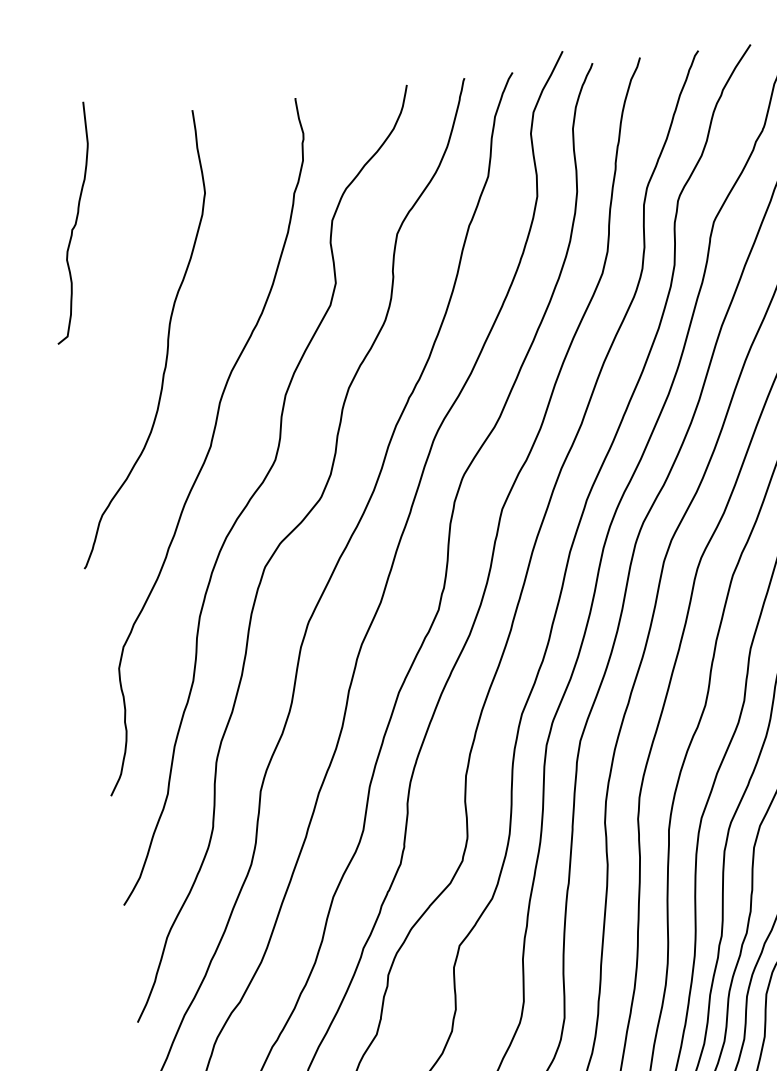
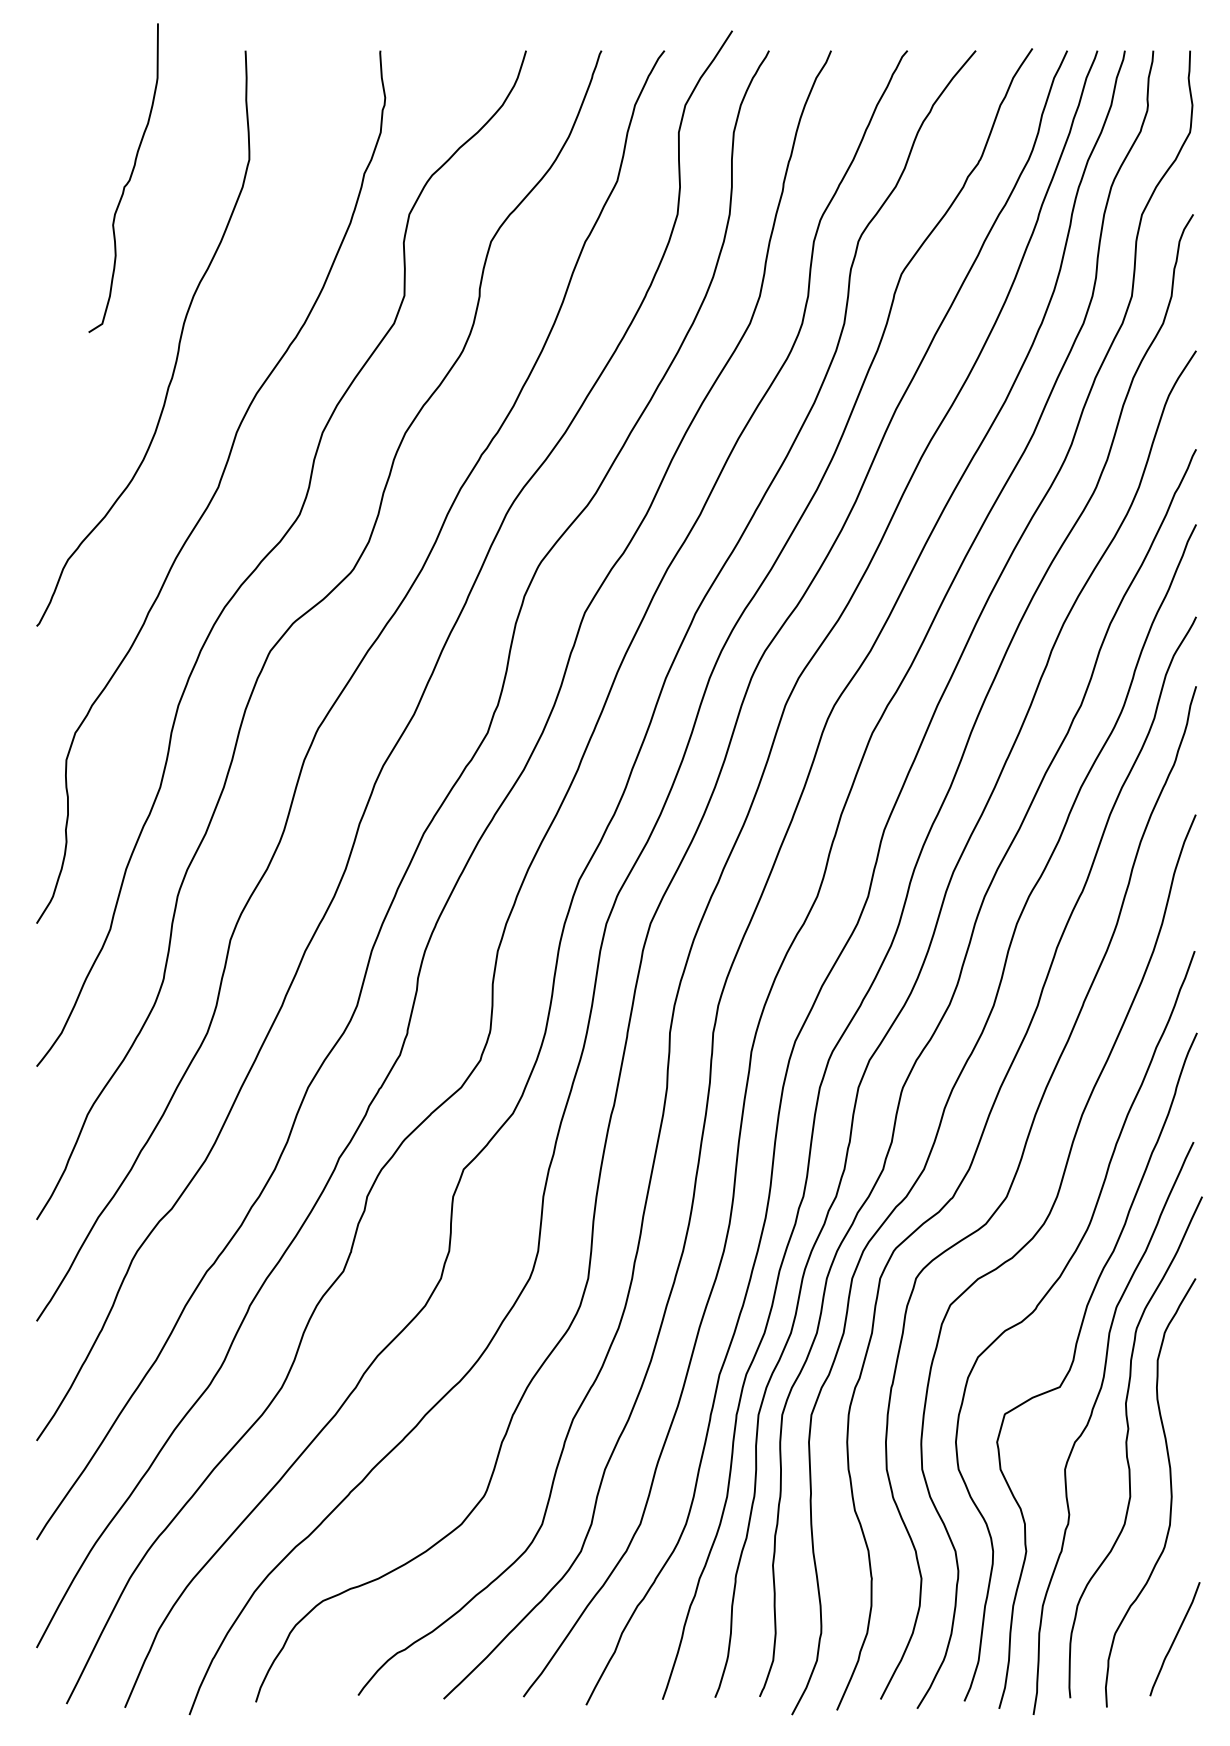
curve: (74, 225) -> (127, 181), moved

